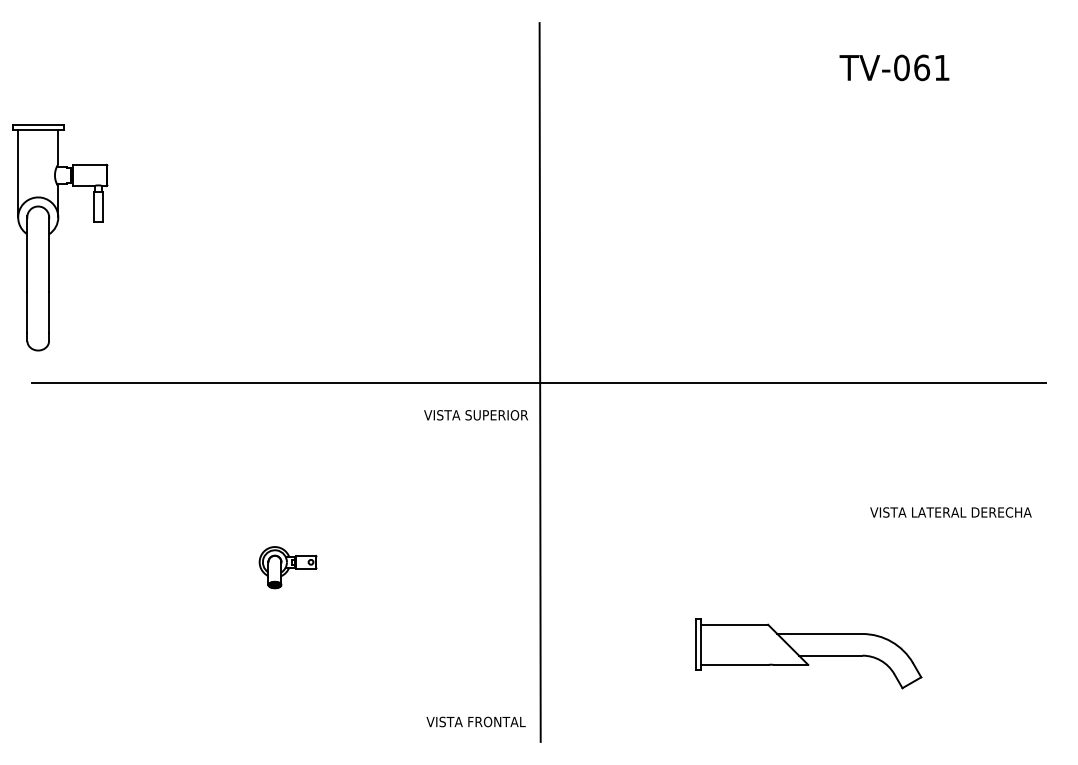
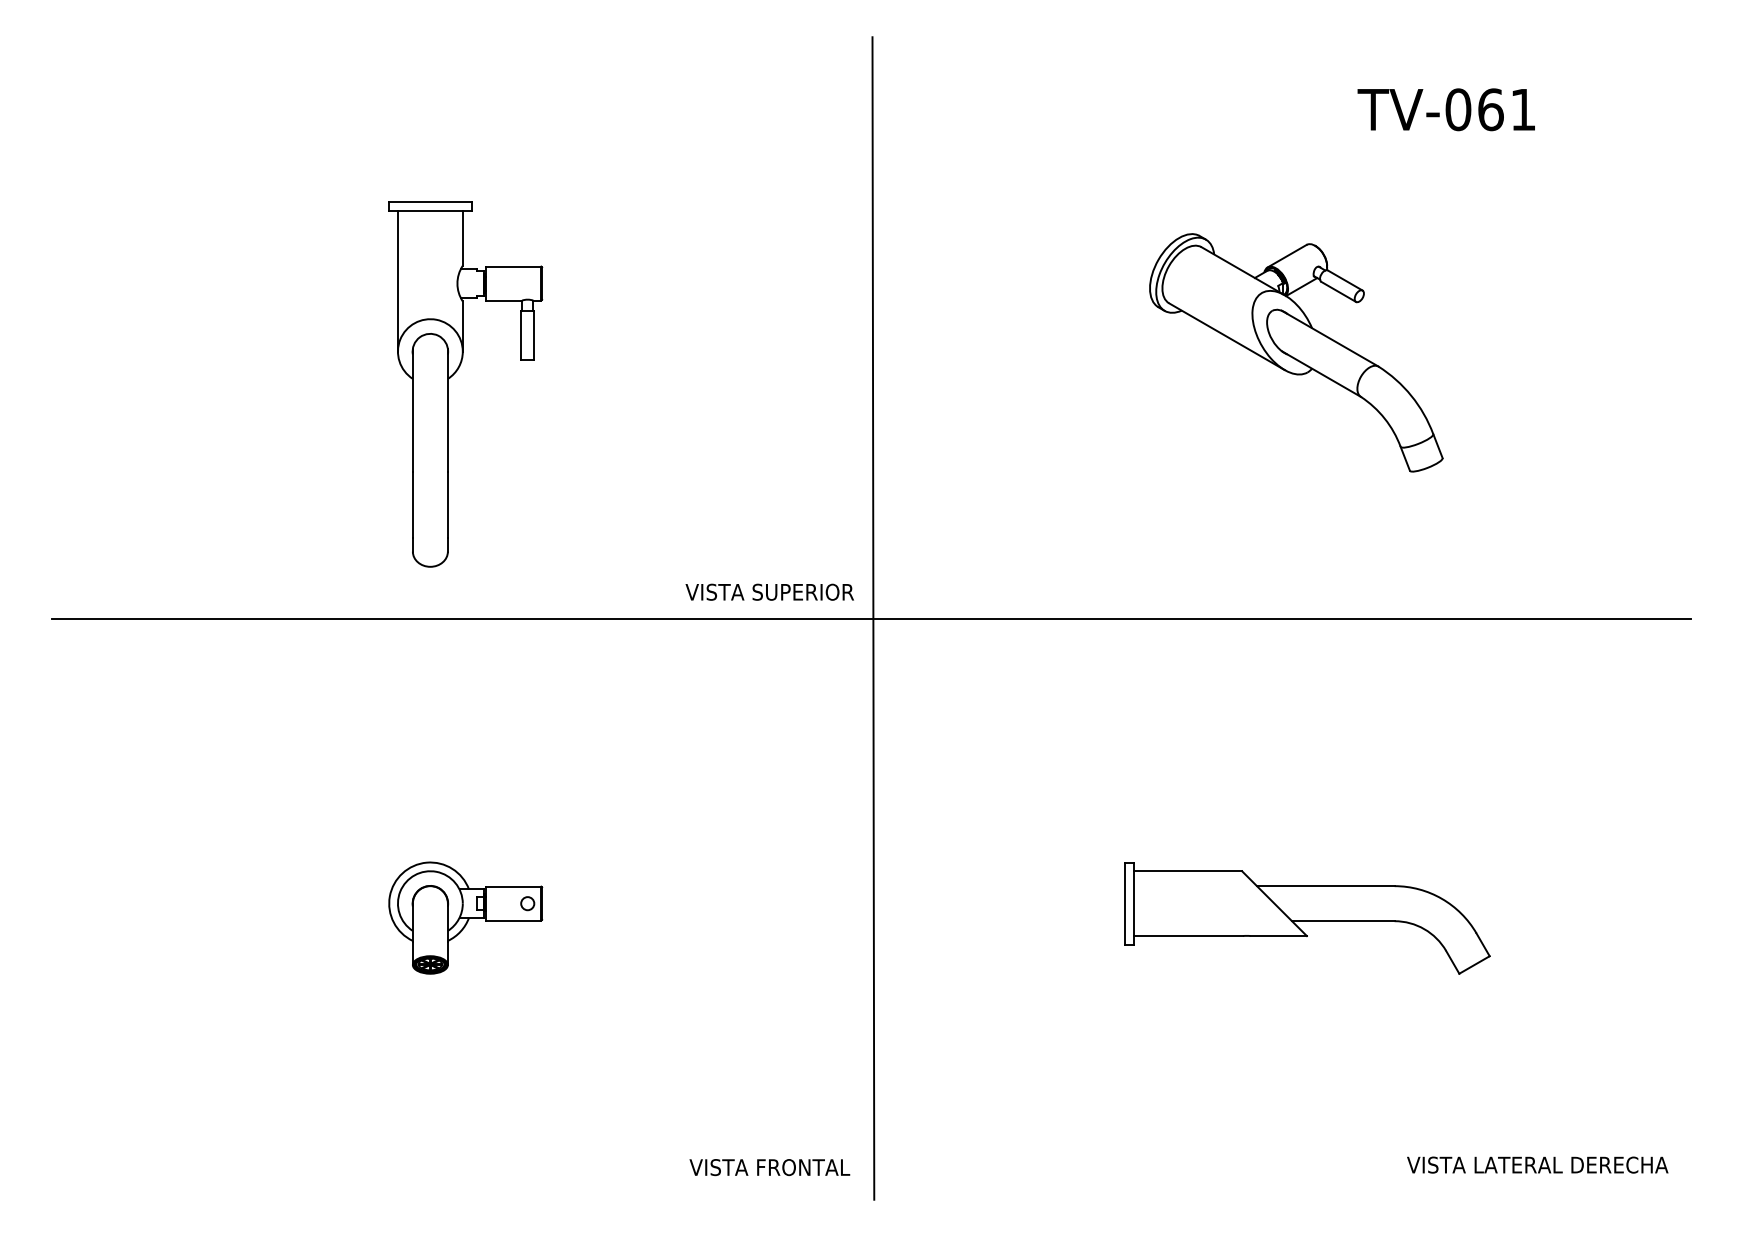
part: (801, 217) -> (1296, 351), added
part: (54, 230) -> (456, 372), moved
text: (475, 415) -> (768, 592), moved
text: (950, 512) -> (1536, 1165), moved
part: (287, 567) -> (464, 917), size x1.67
part: (808, 653) -> (1307, 917), moved

